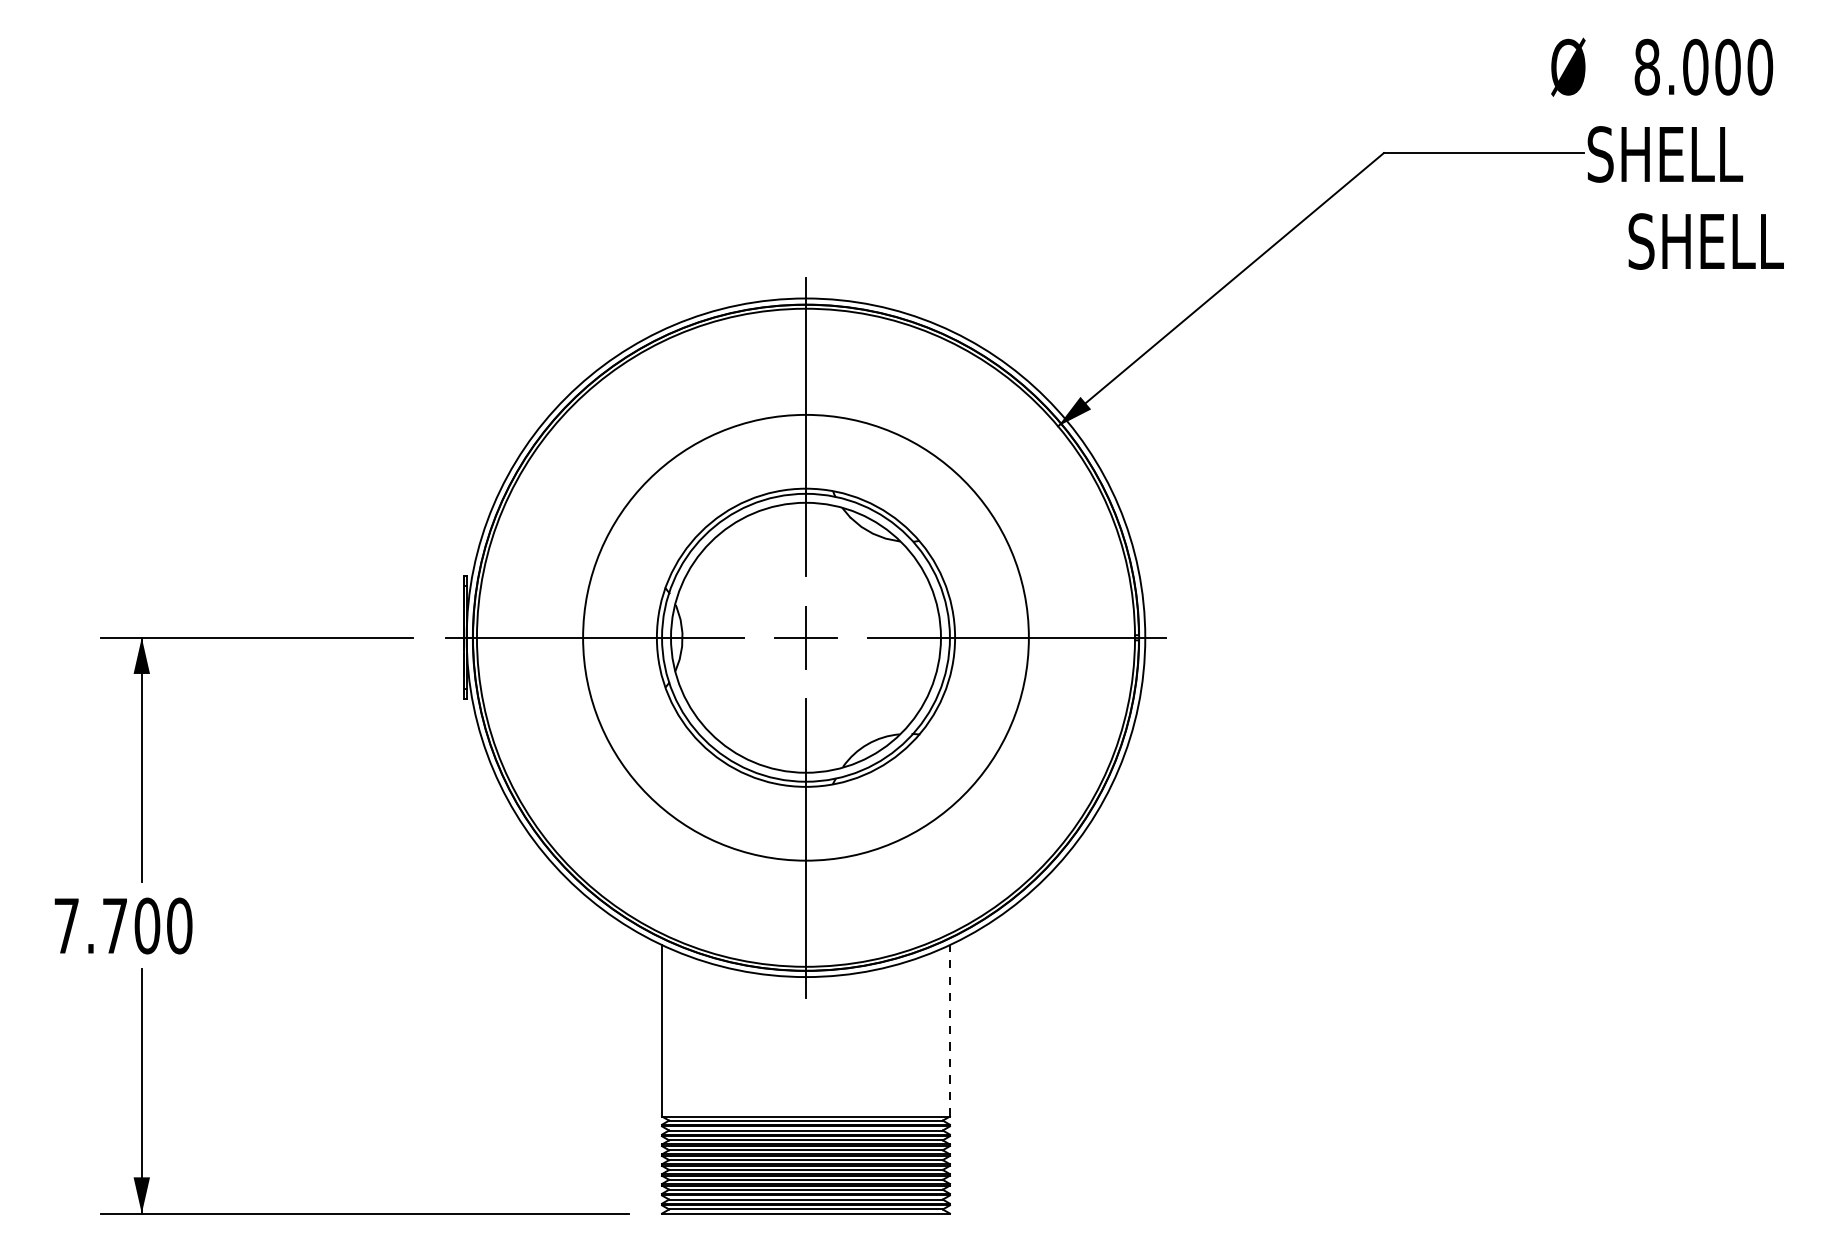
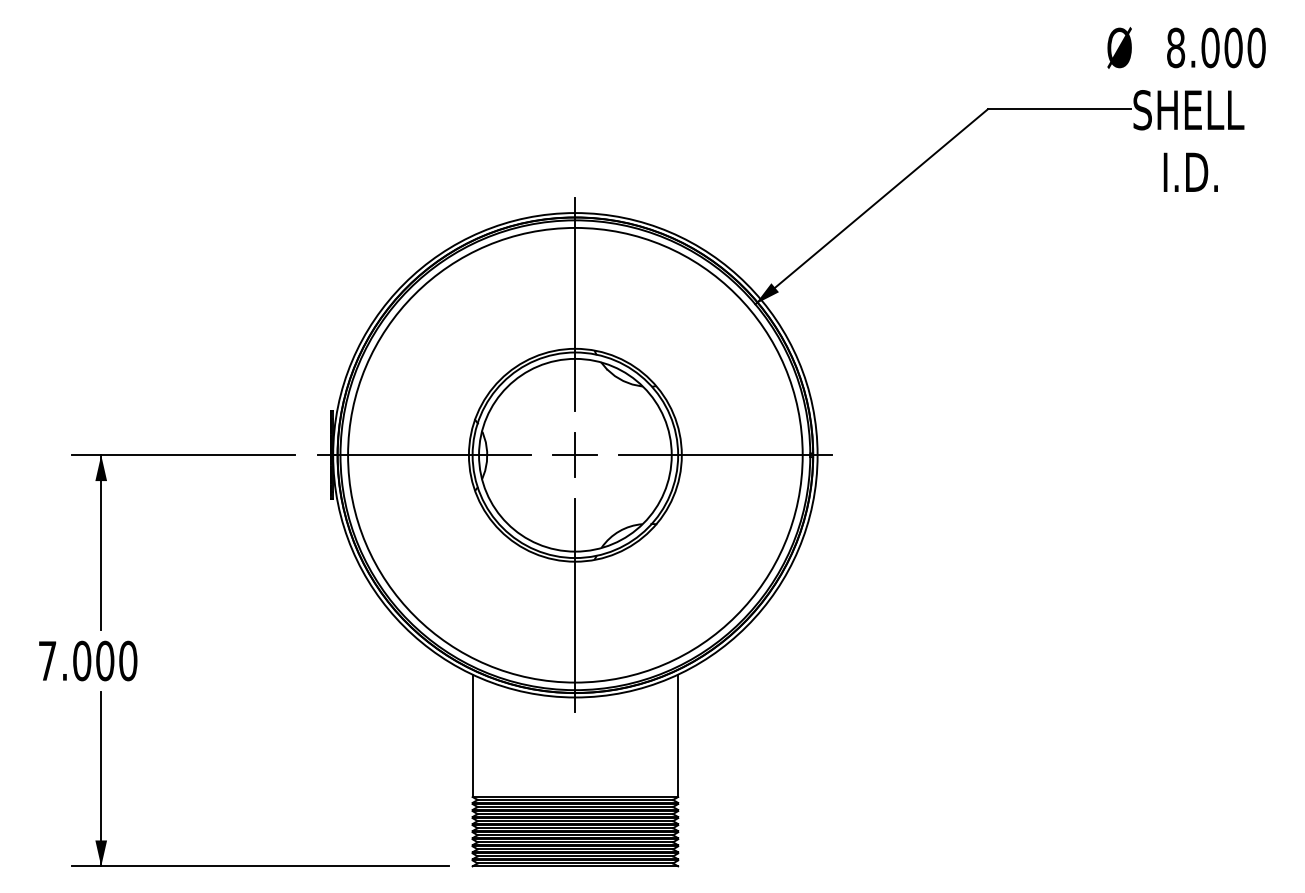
text: (1705, 241) -> (1217, 172), SHELL -> I.D.
circle: (805, 637) -> (575, 455), size x1.43
text: (114, 925) -> (81, 660), 7.700 -> 7.000
line: (949, 1030) -> (677, 735), dashed -> solid

